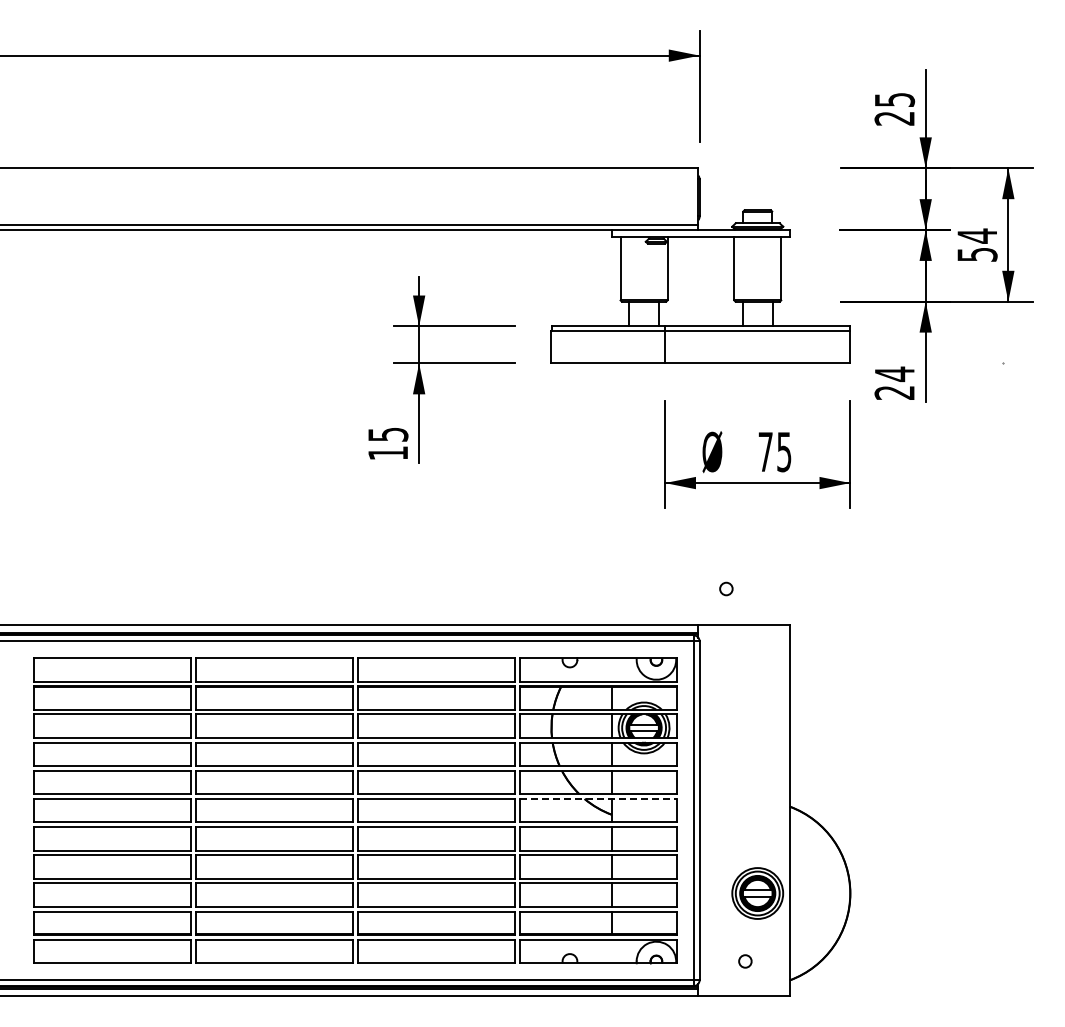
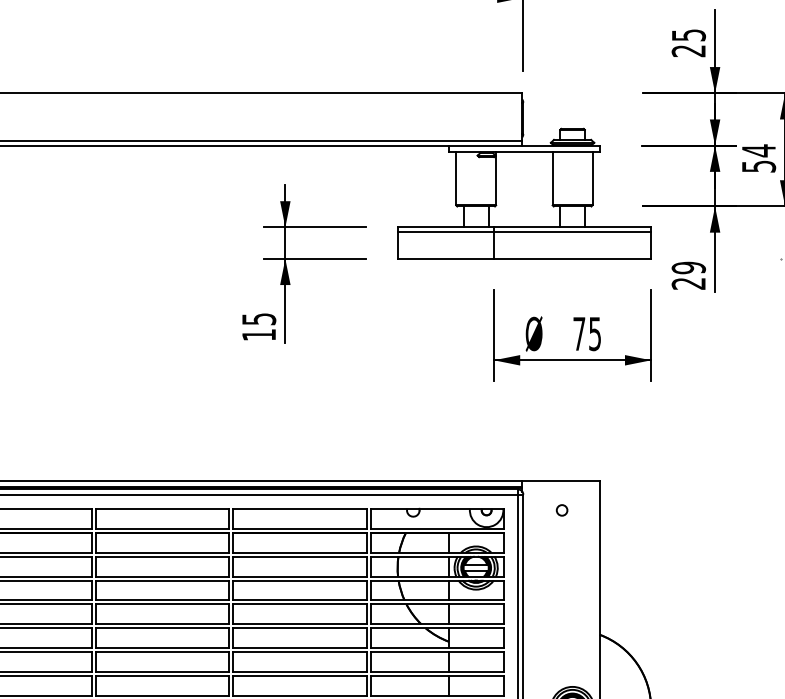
text: (894, 374) -> (688, 268), 24 -> 29
circle: (726, 588) -> (562, 509), moved
line: (598, 798) -> (437, 627), dashed -> solid

